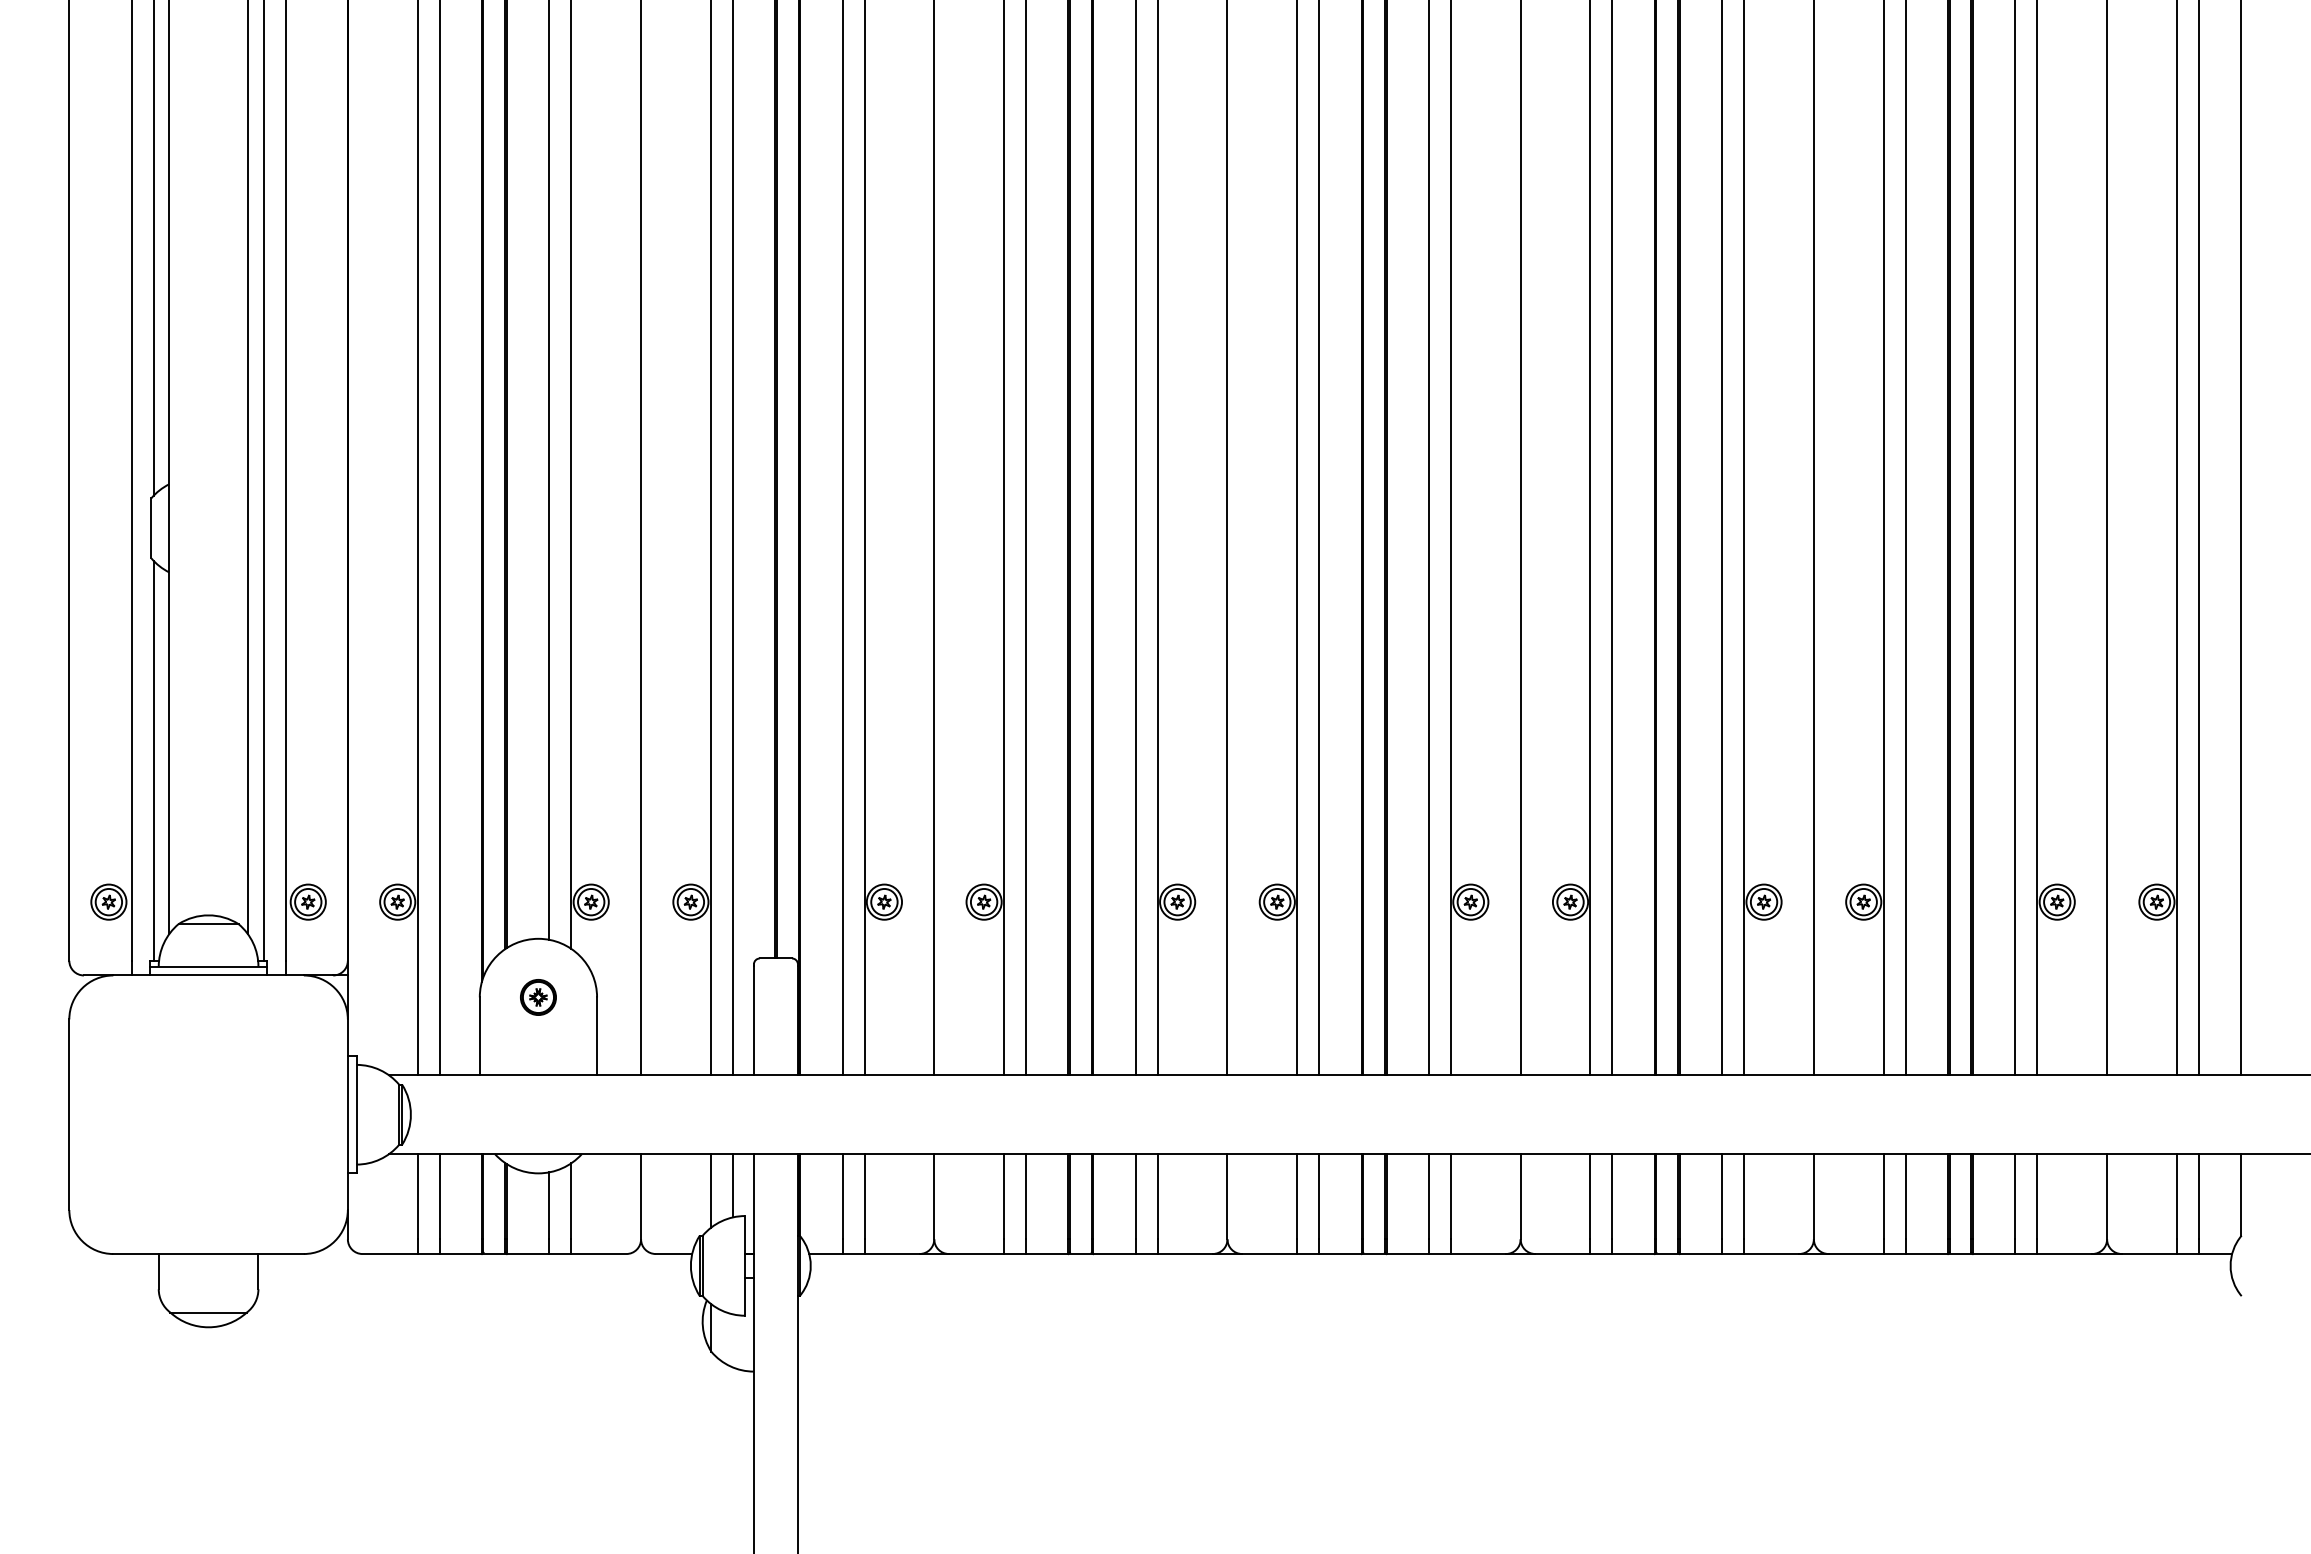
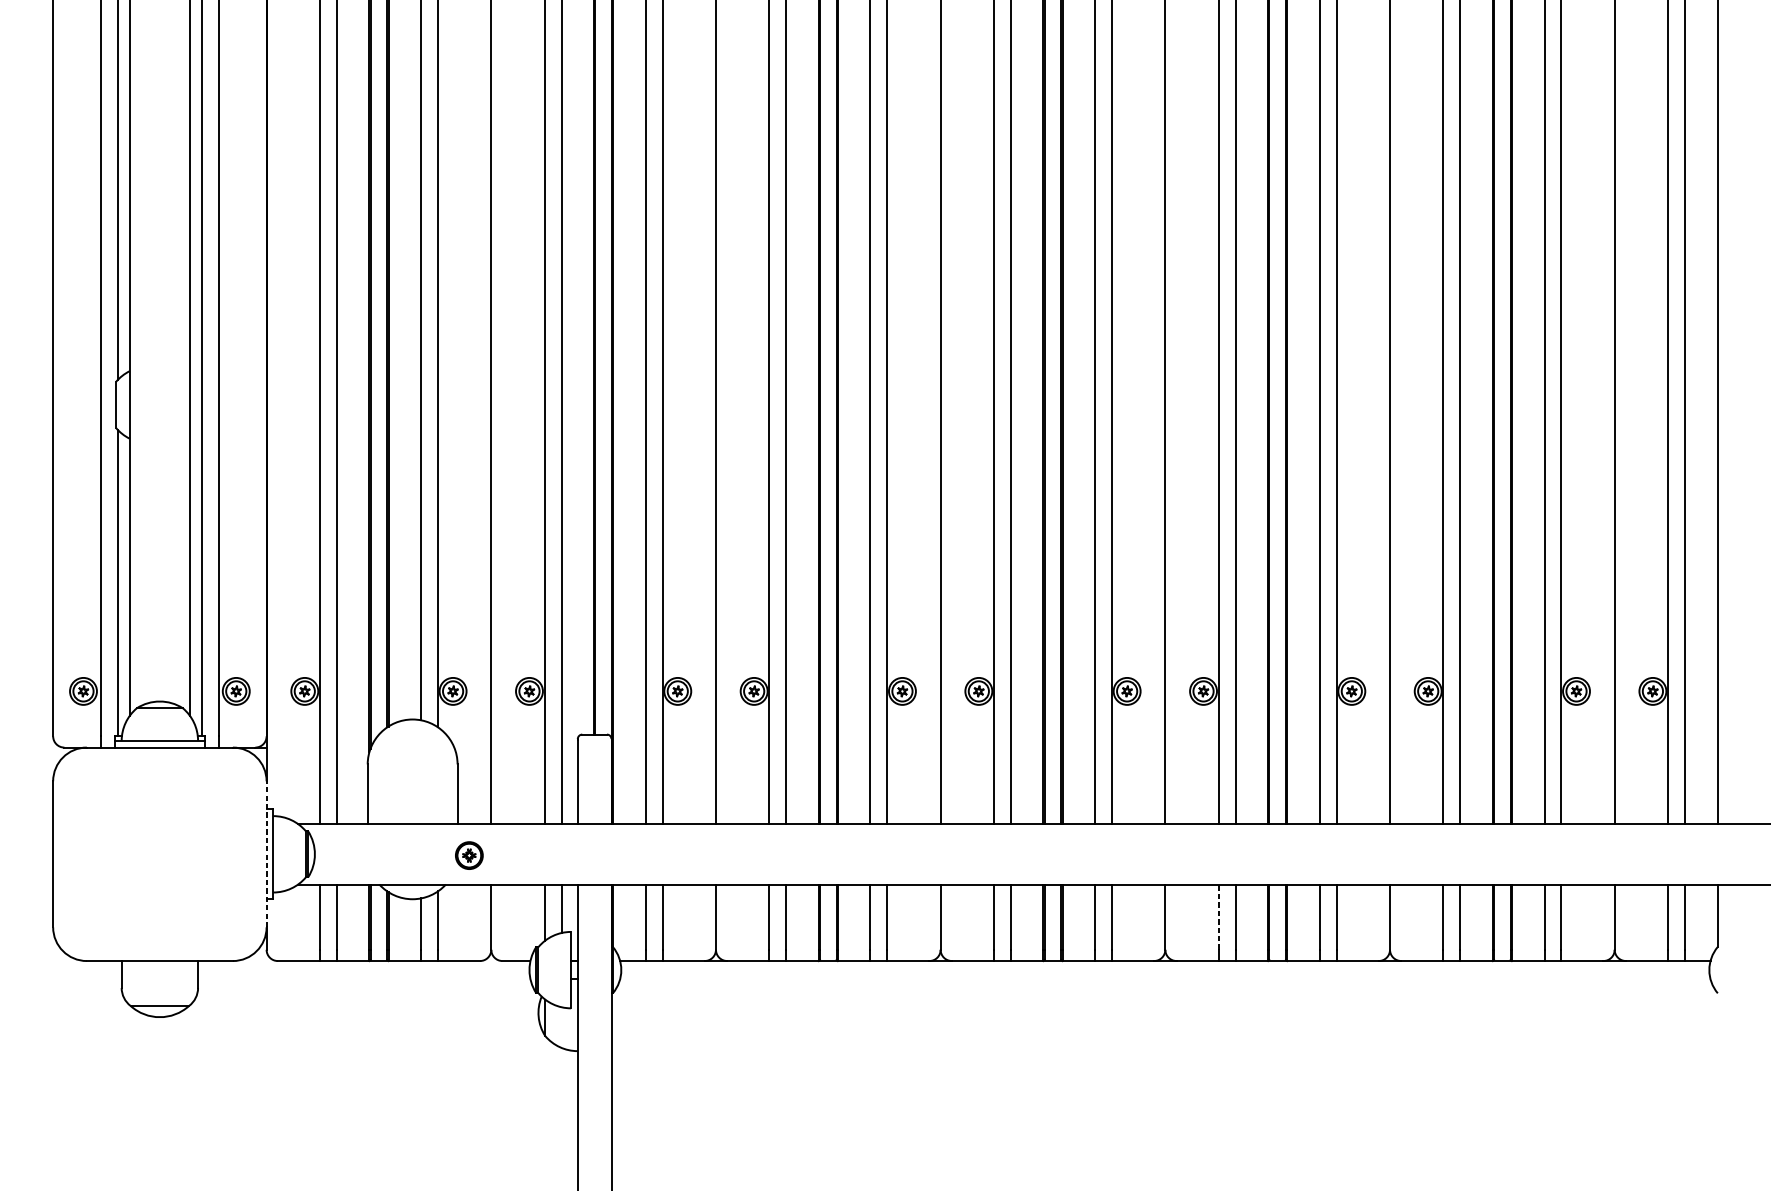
part: (538, 997) -> (469, 855), moved
line: (347, 1114) -> (266, 854), solid -> dashed
line: (1590, 1196) -> (1218, 916), solid -> dashed

